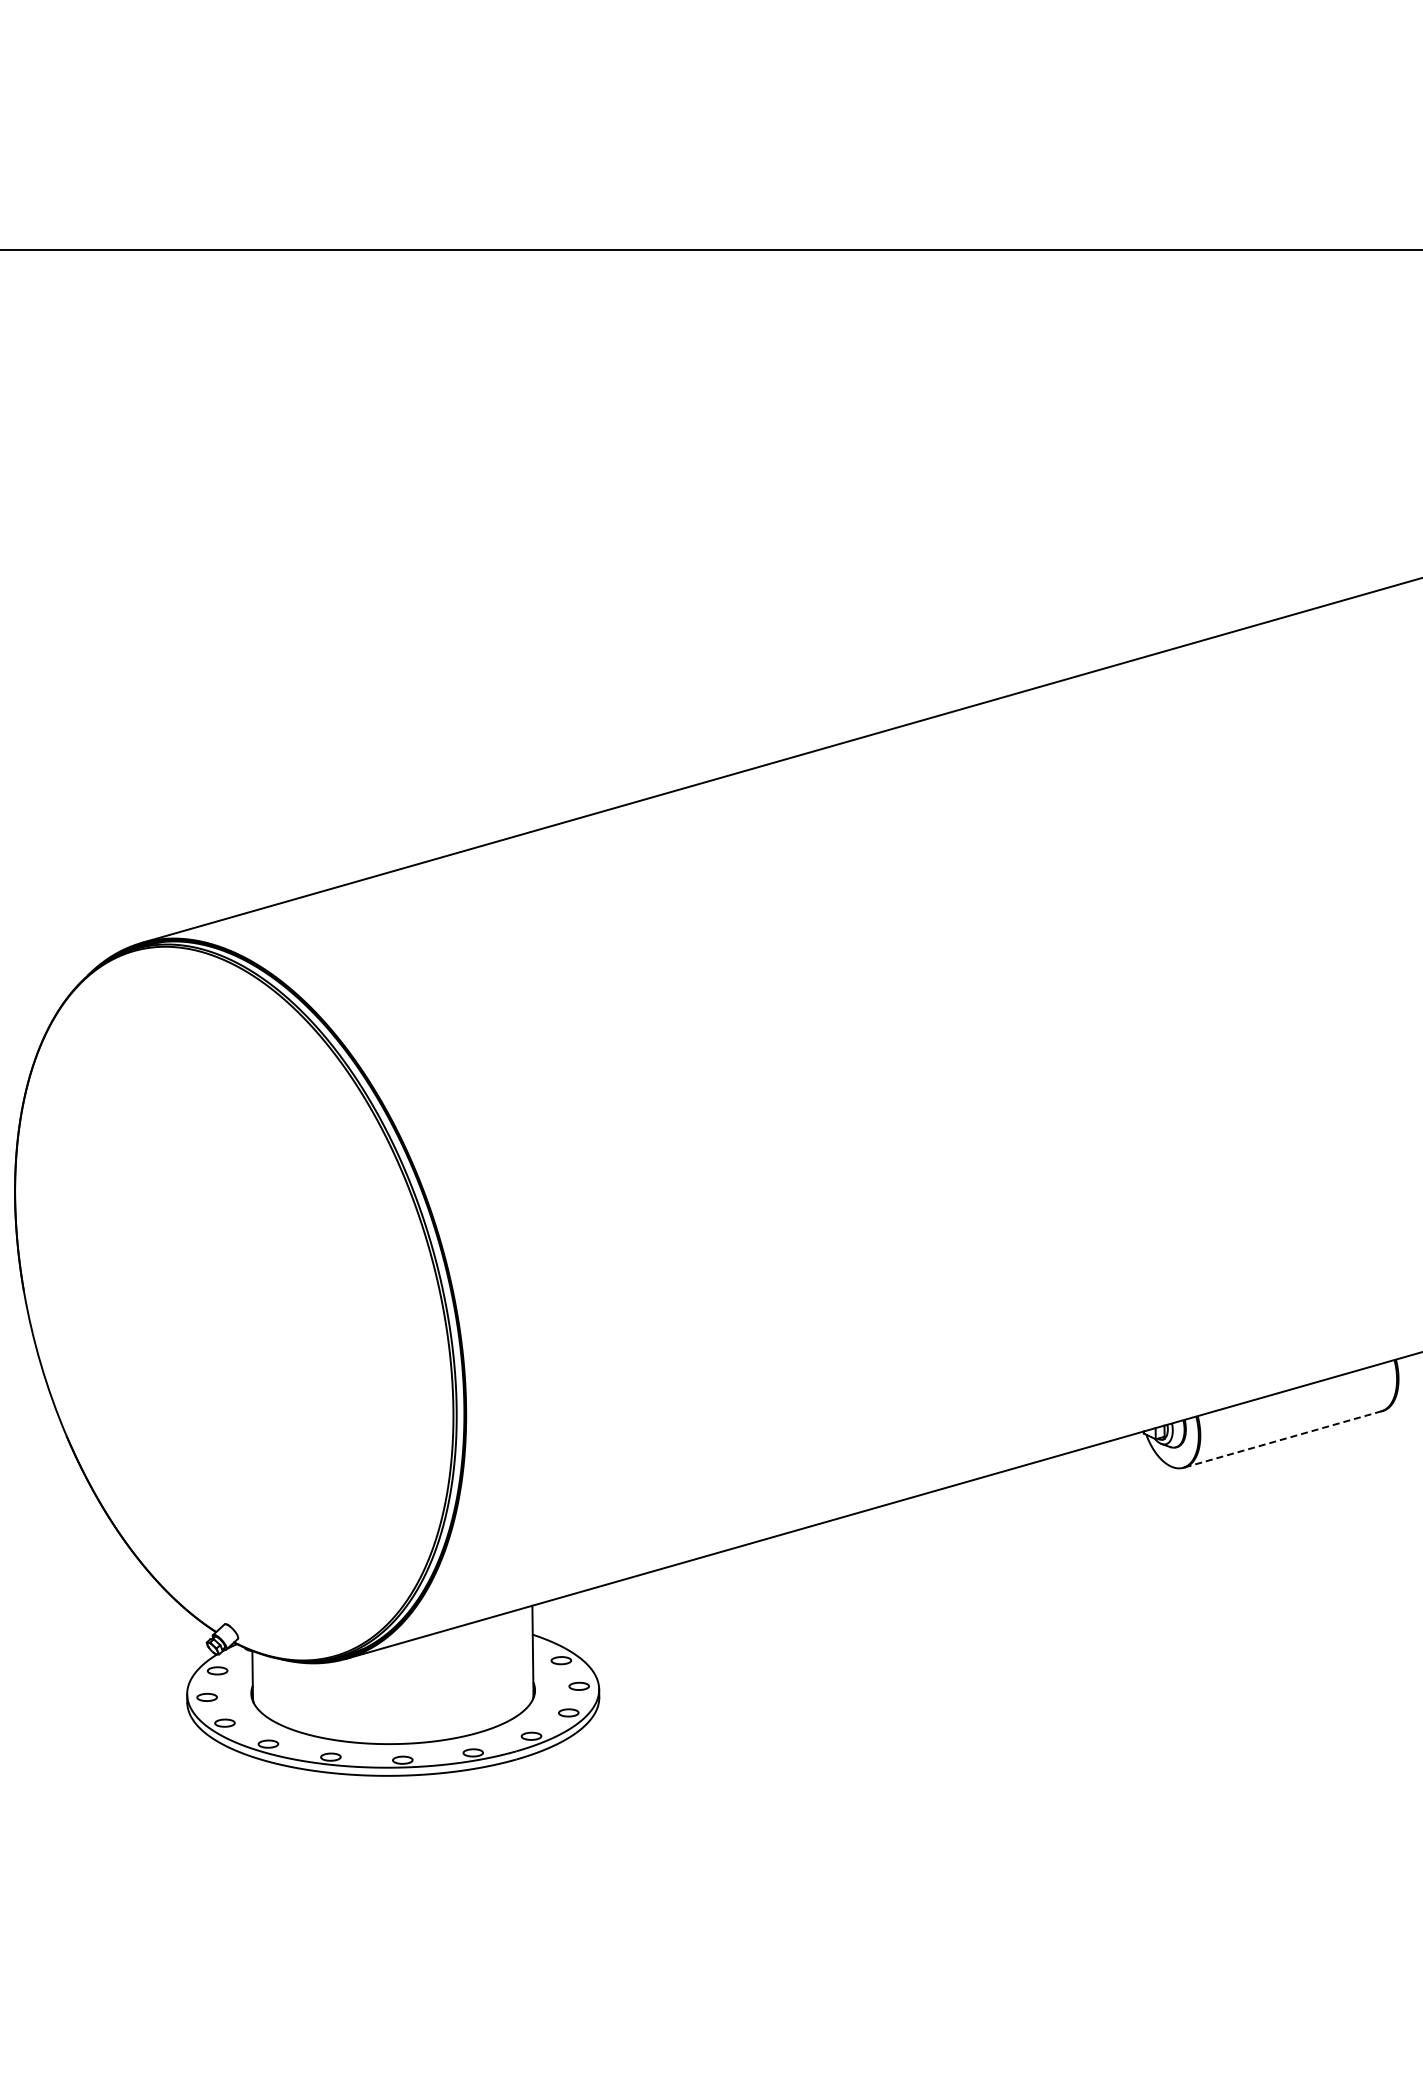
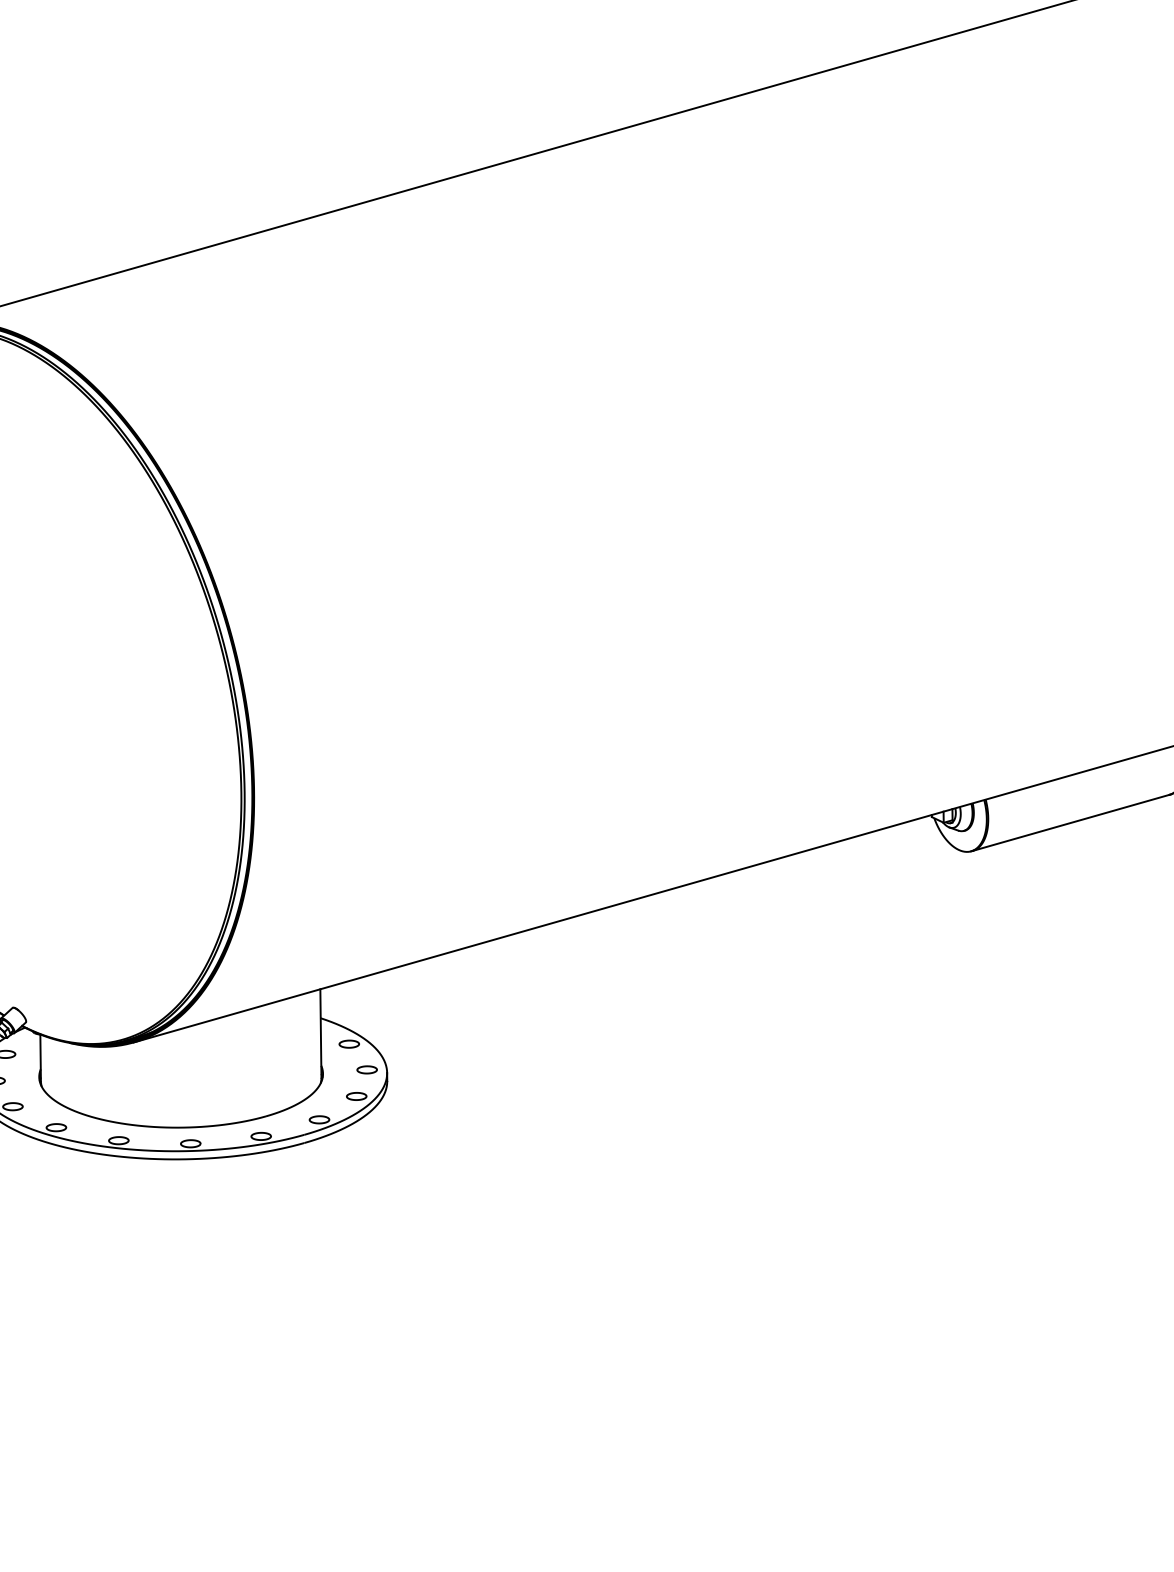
line: (1283, 1439) -> (1071, 823), dashed -> solid

